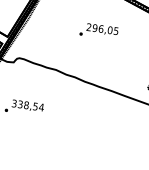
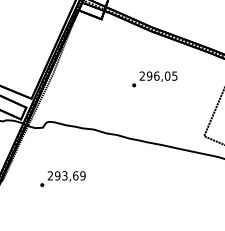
text: (98, 31) -> (154, 79), moved
text: (27, 105) -> (66, 175), 338,54 -> 293,69

